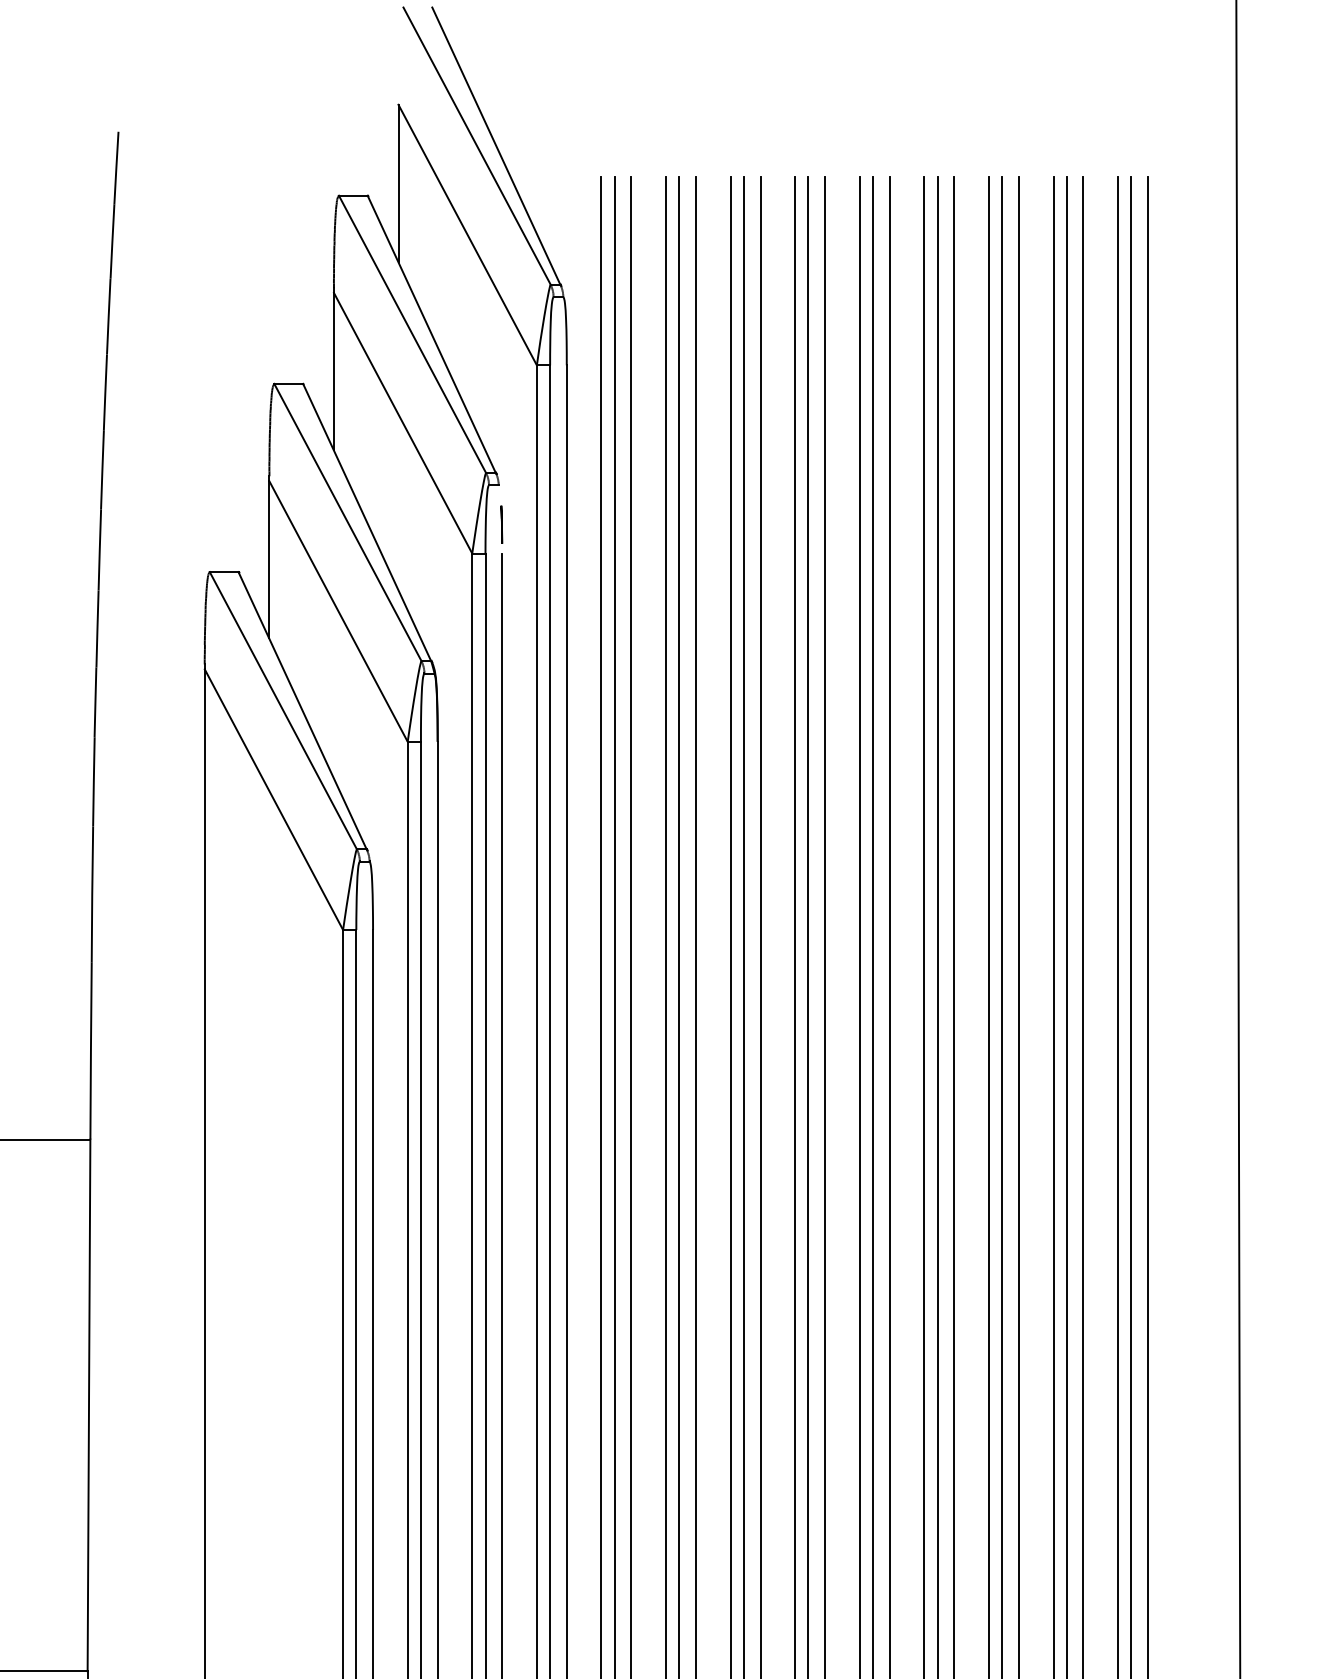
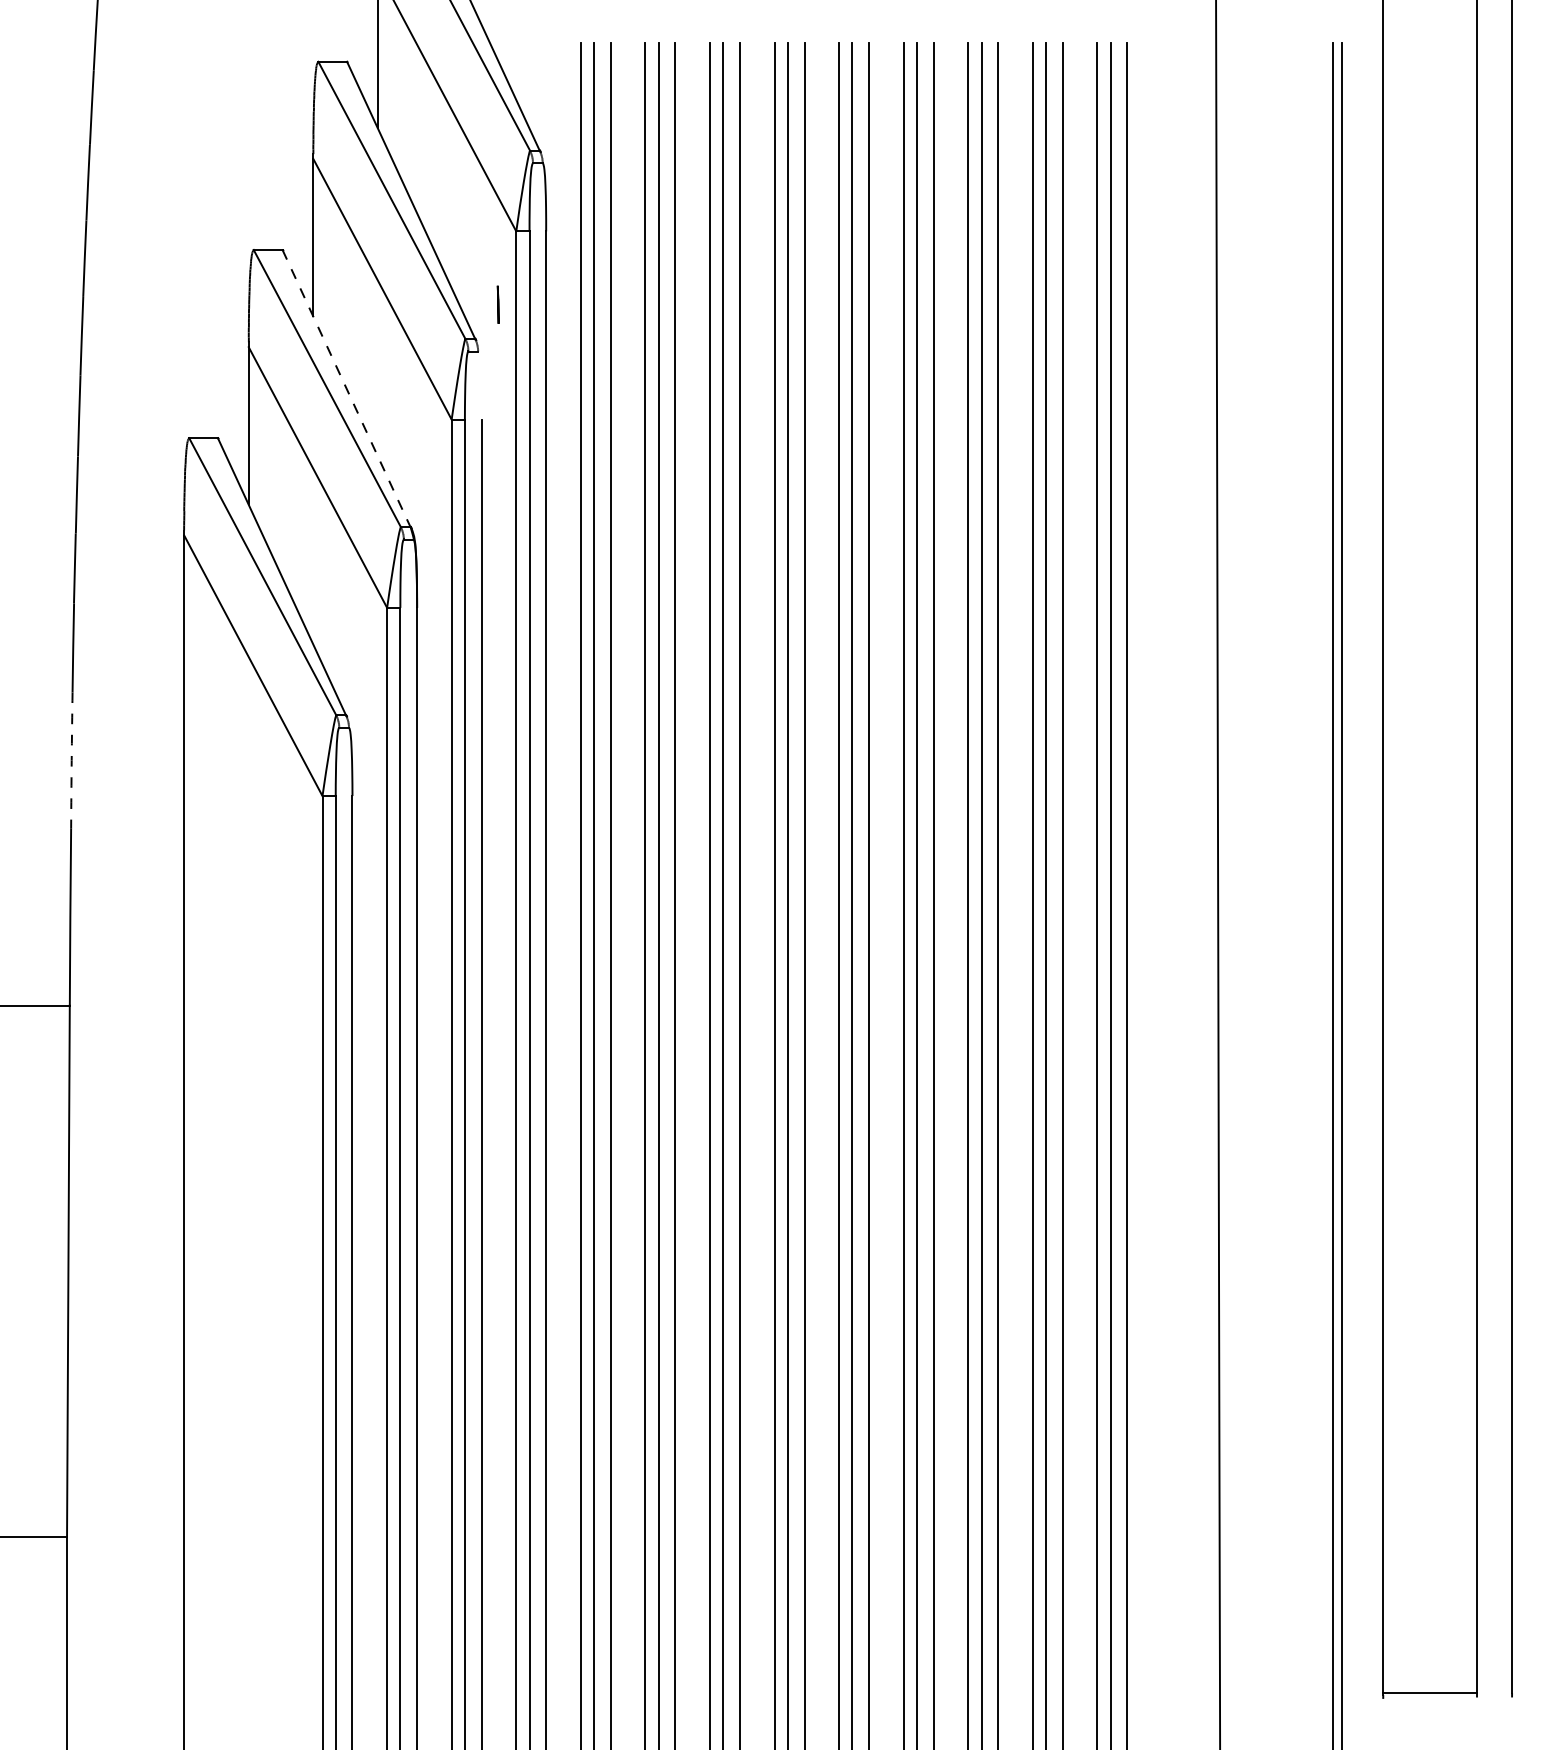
line: (367, 522) -> (346, 388), solid -> dashed
line: (501, 524) -> (497, 304), moved
arc: (92, 894) -> (71, 760), solid -> dashed

